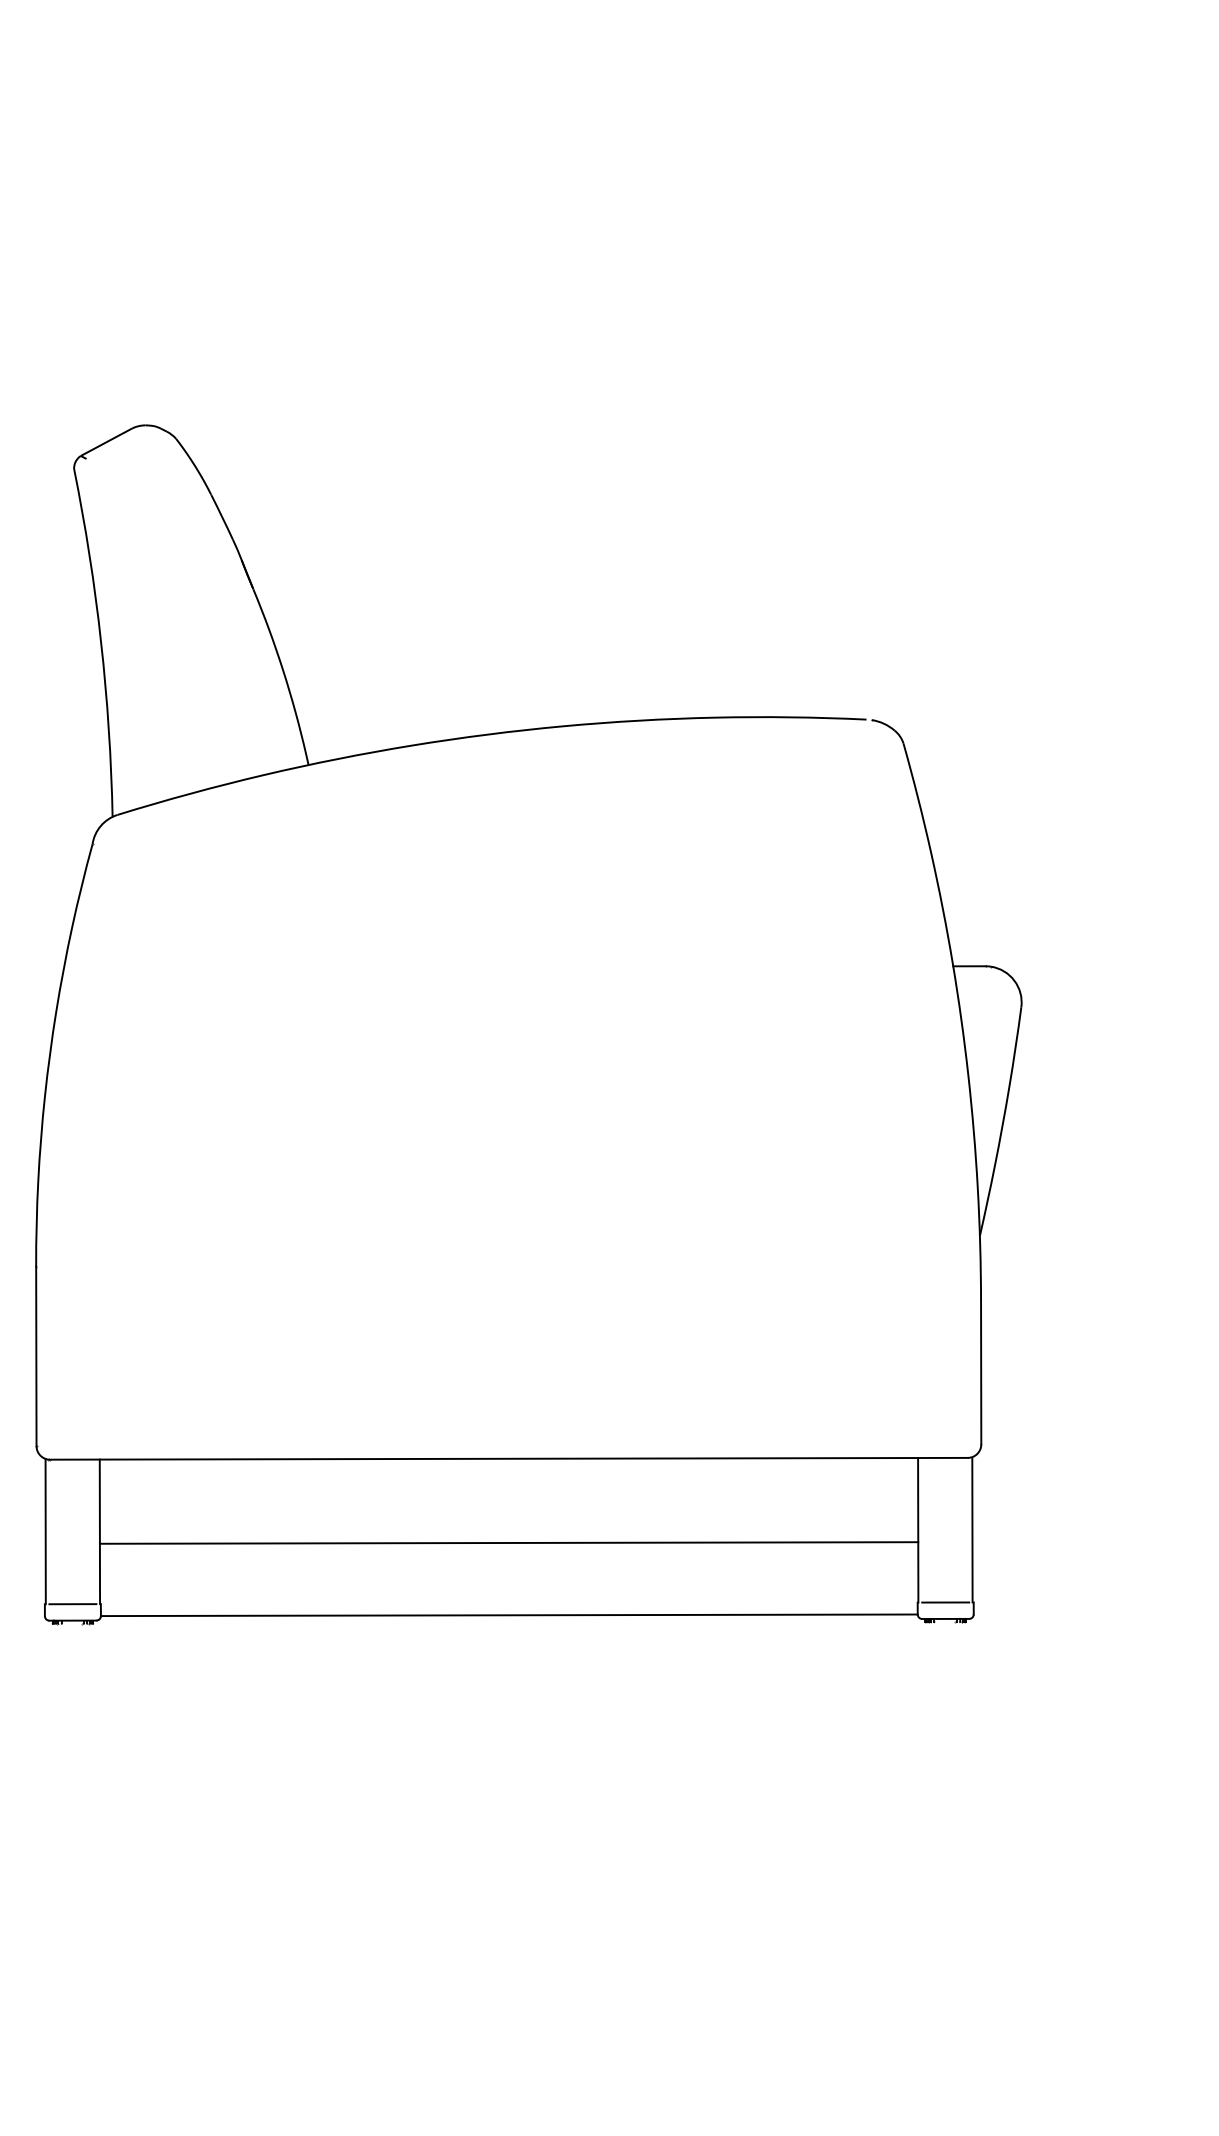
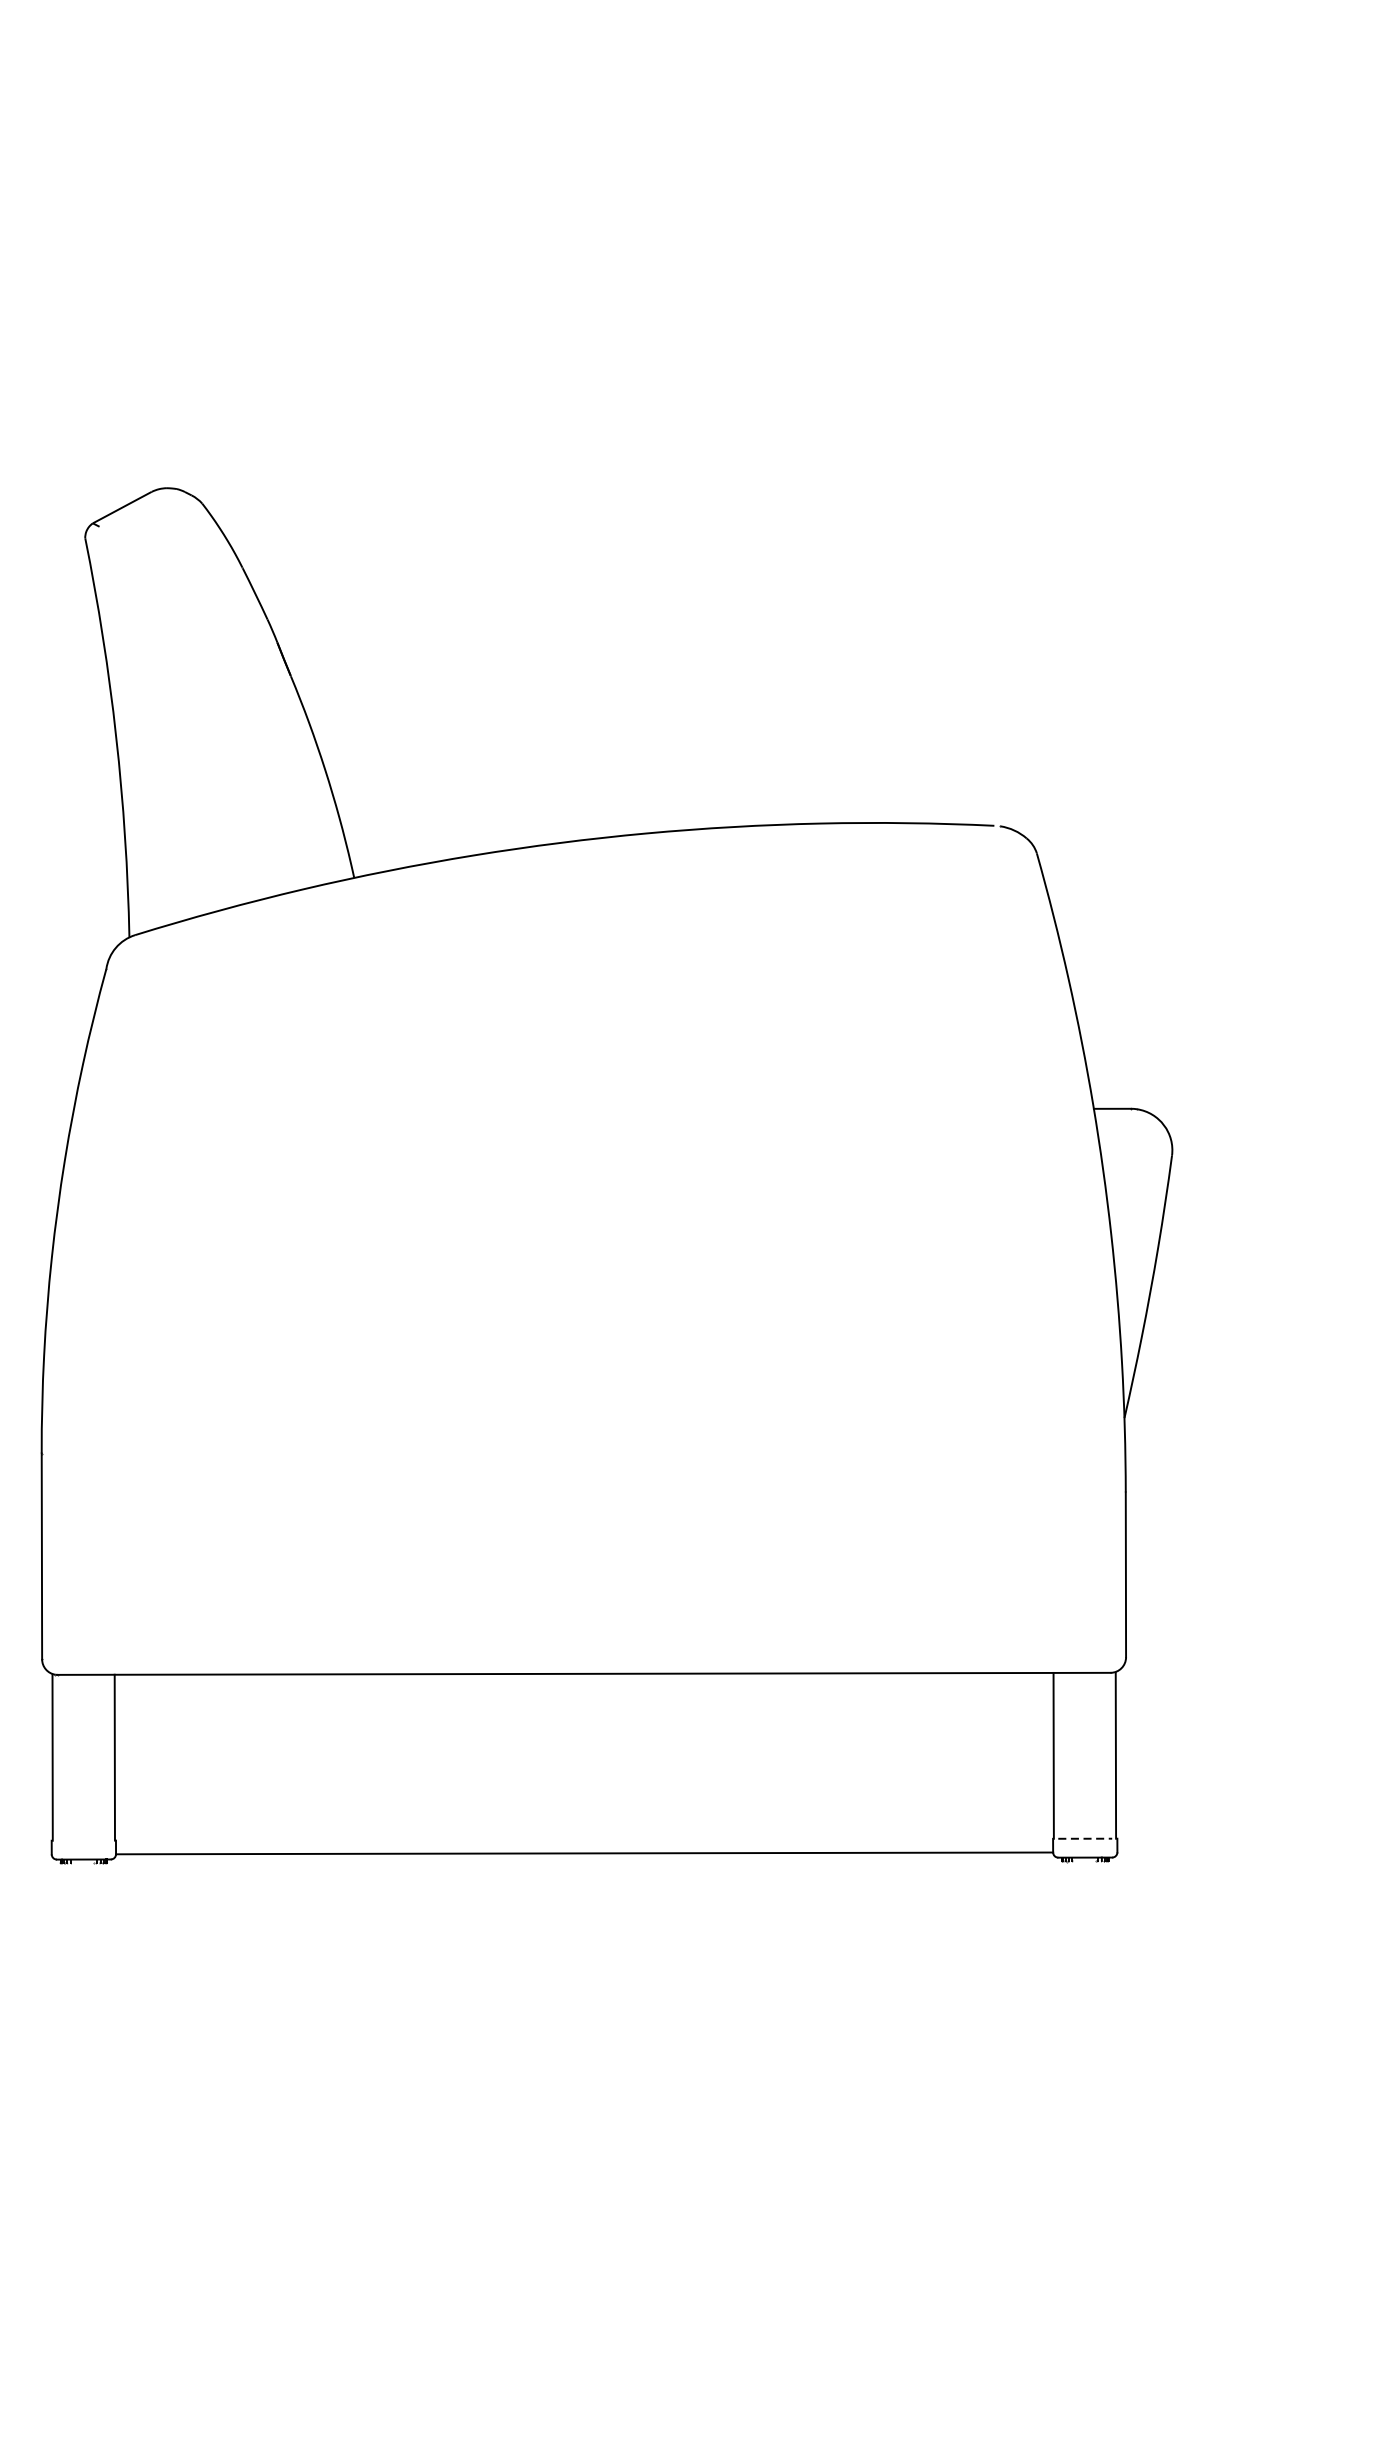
line: (508, 1542) -> (583, 1769), removed
line: (946, 1602) -> (1086, 1838), solid -> dashed
line: (72, 1604) -> (83, 1841), removed

